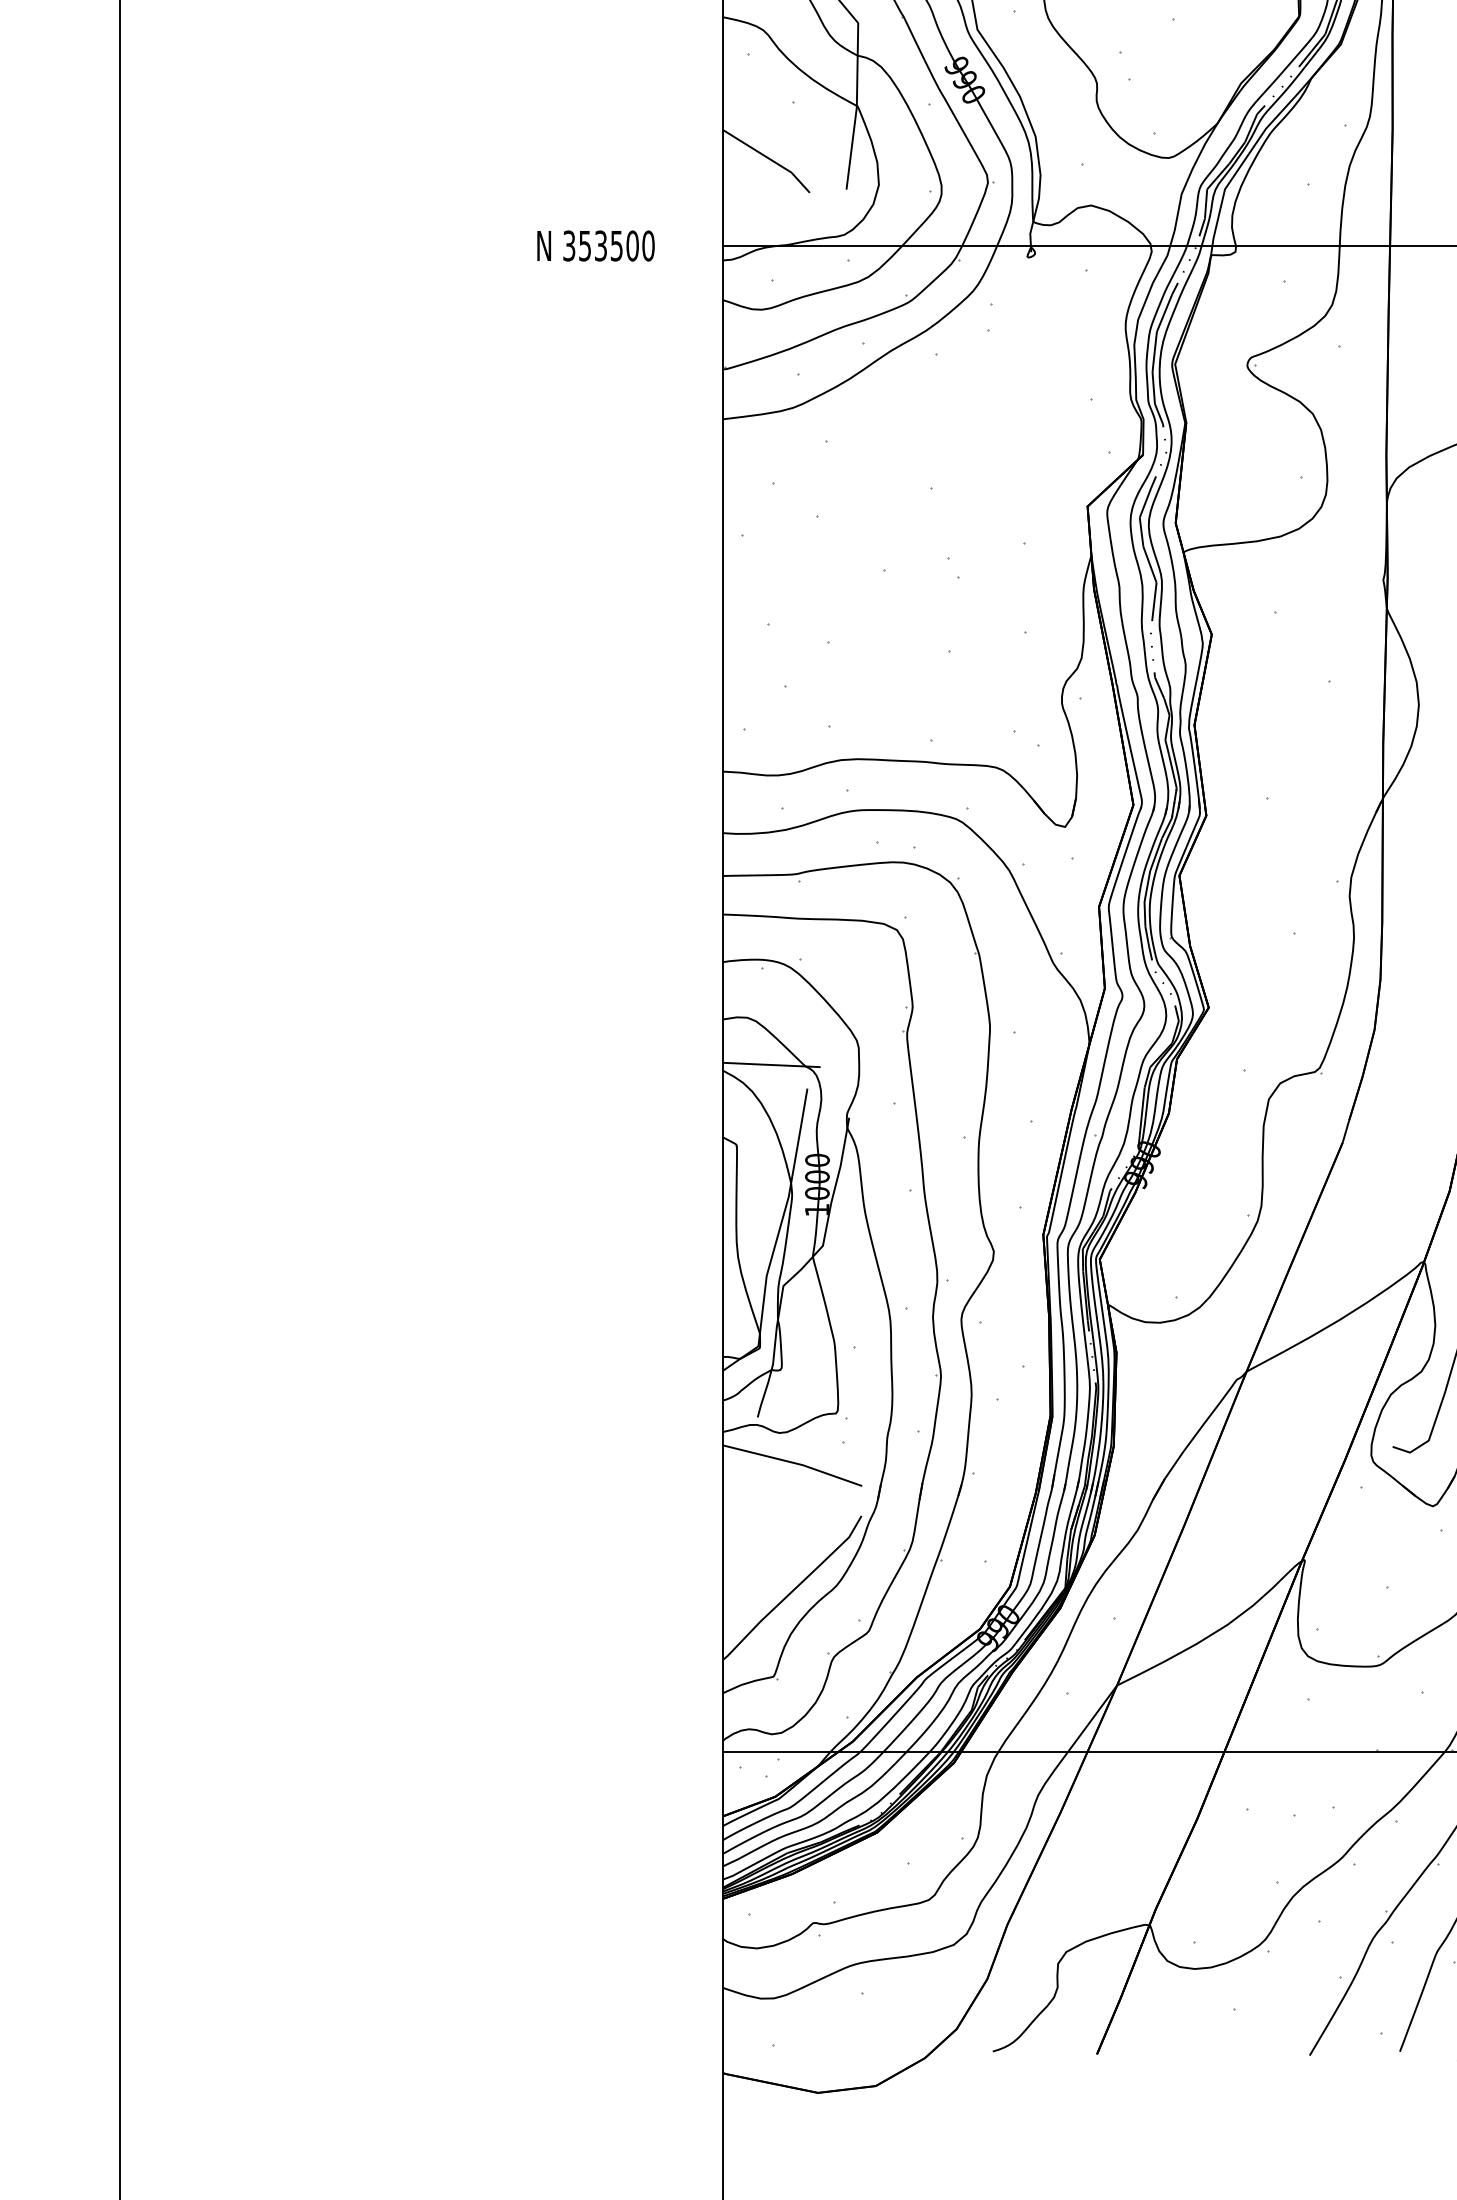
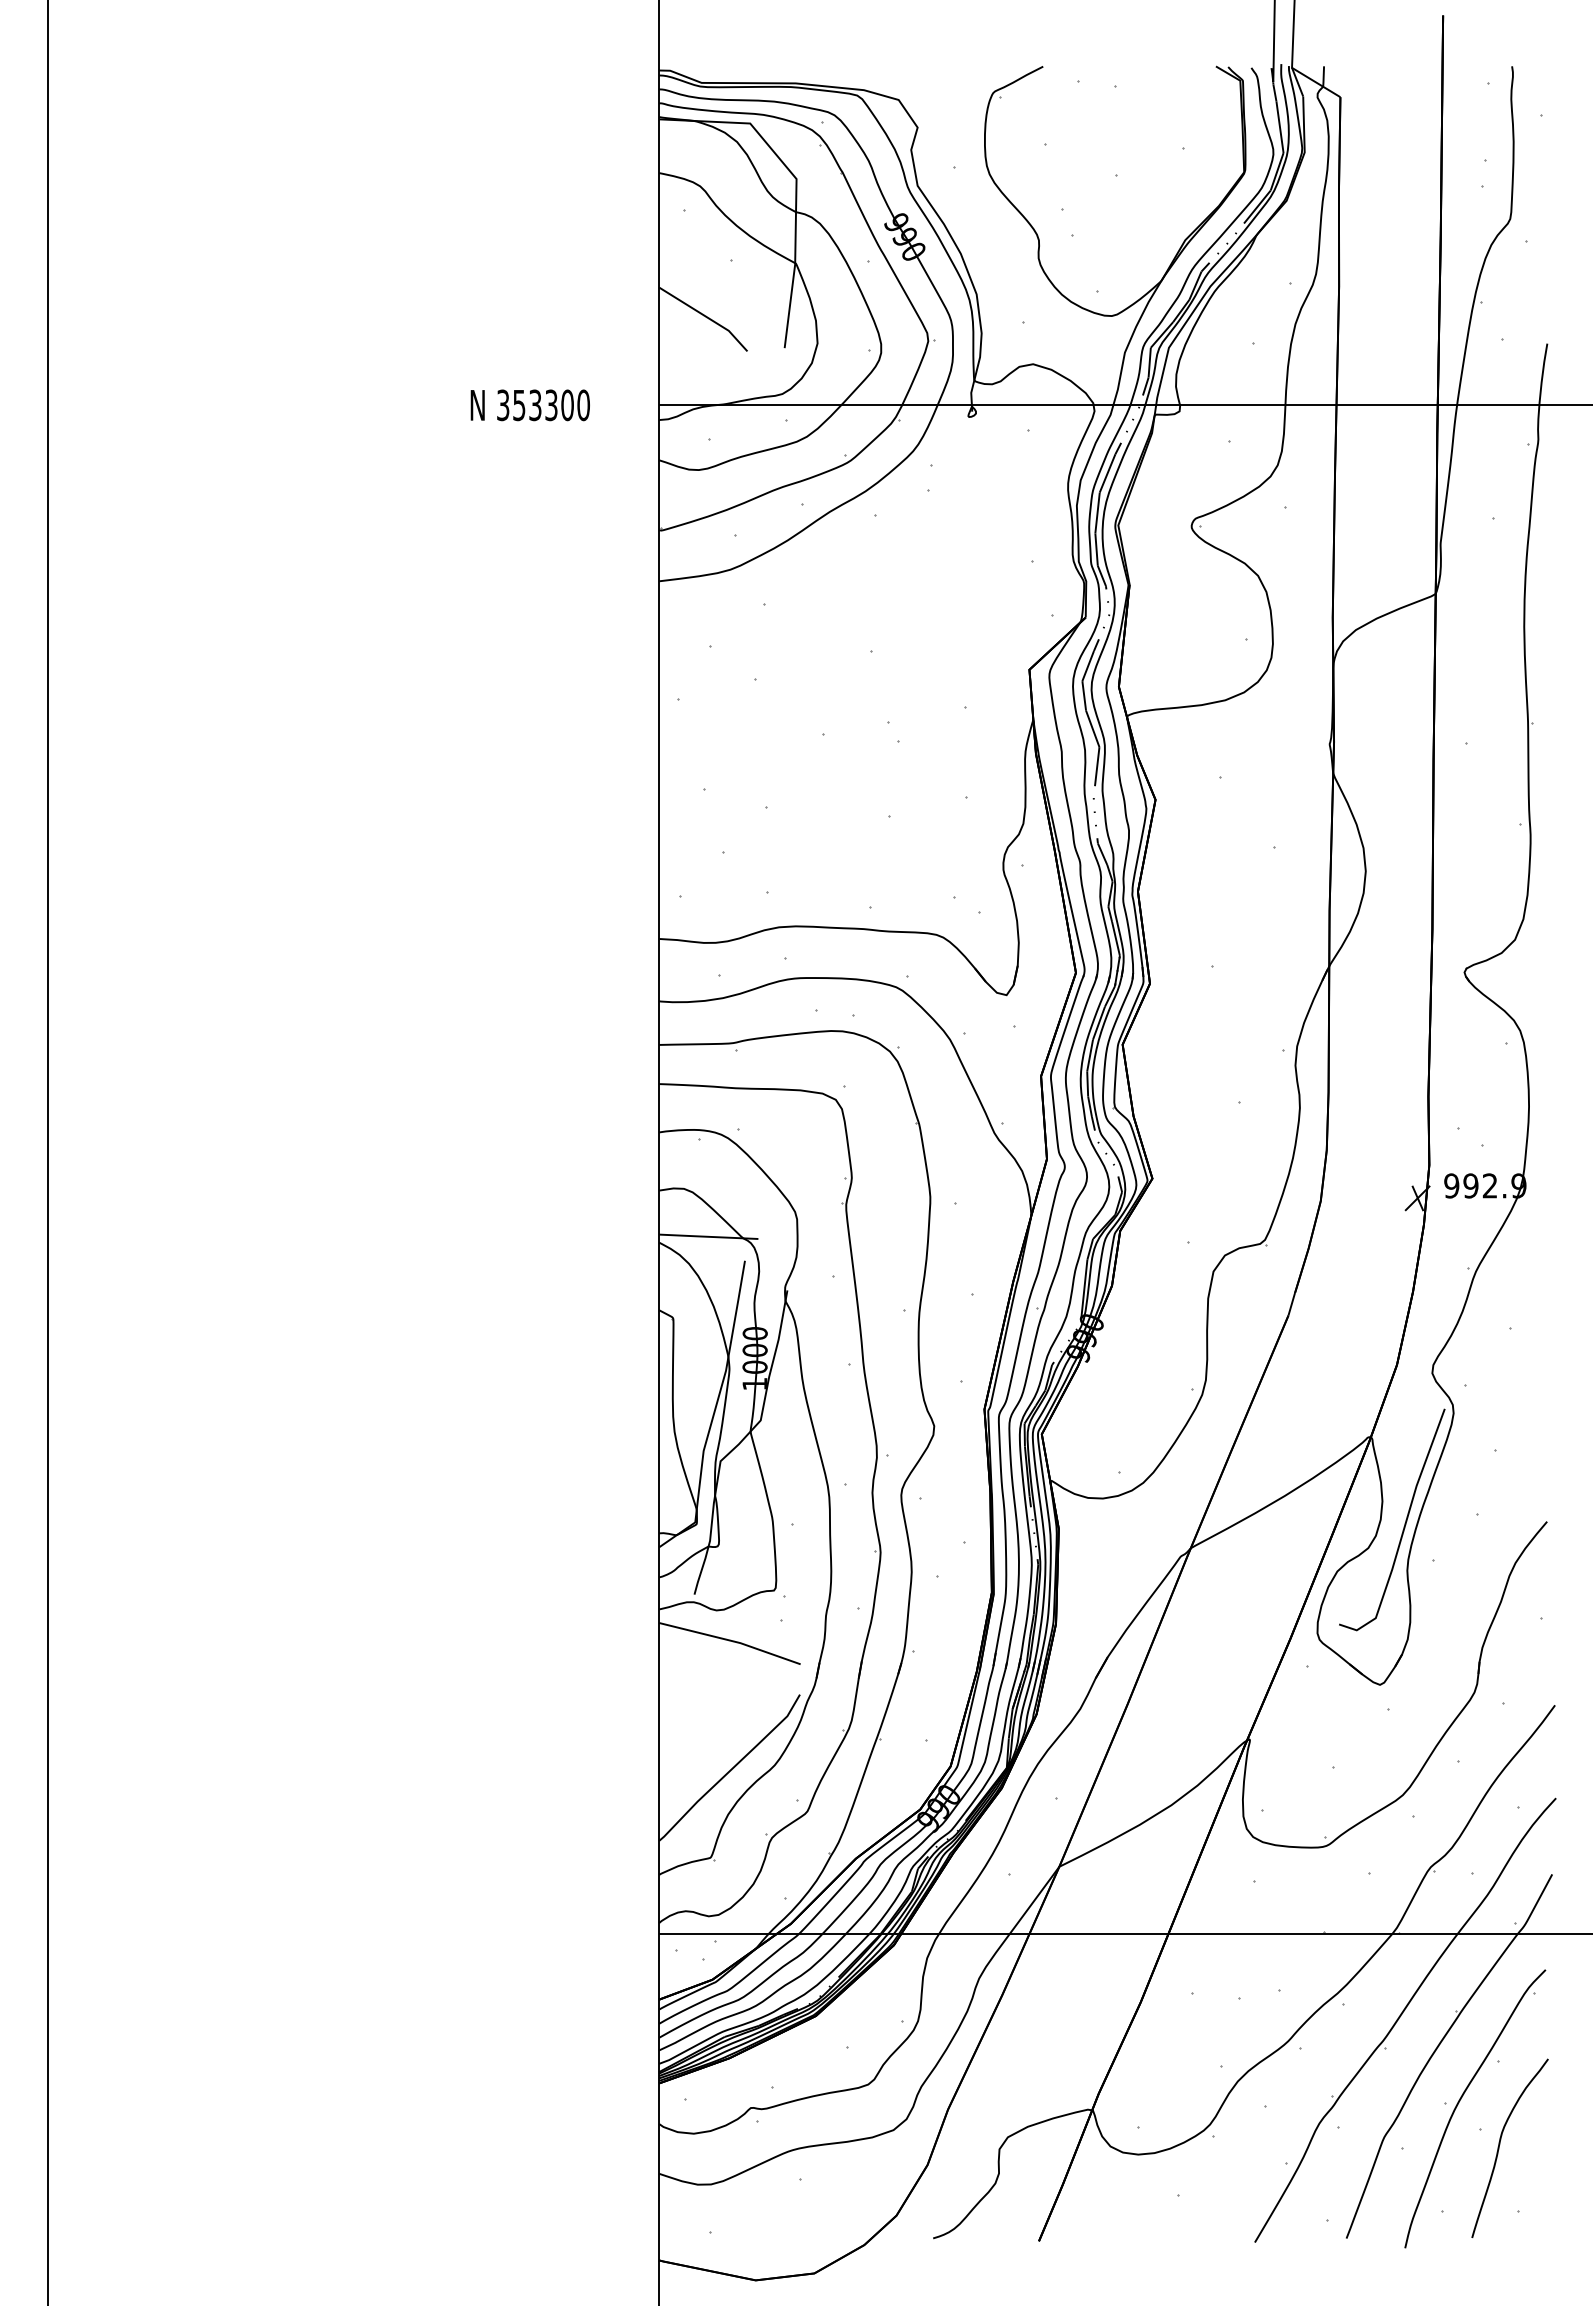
text: (616, 245) -> (551, 404), 353500 -> 353300

